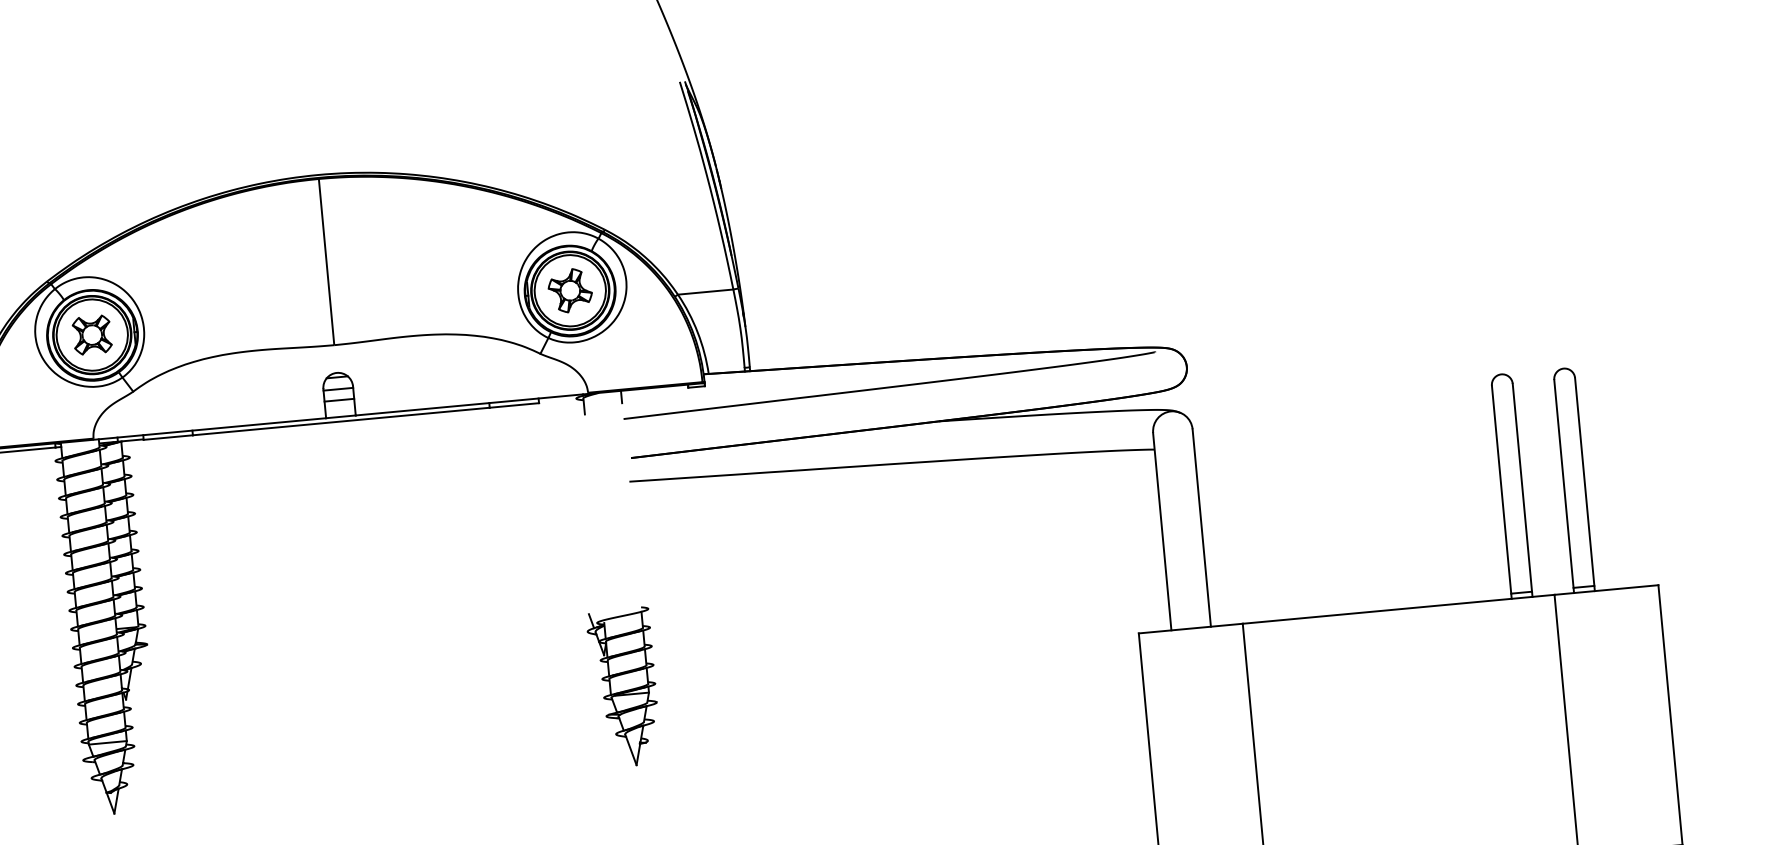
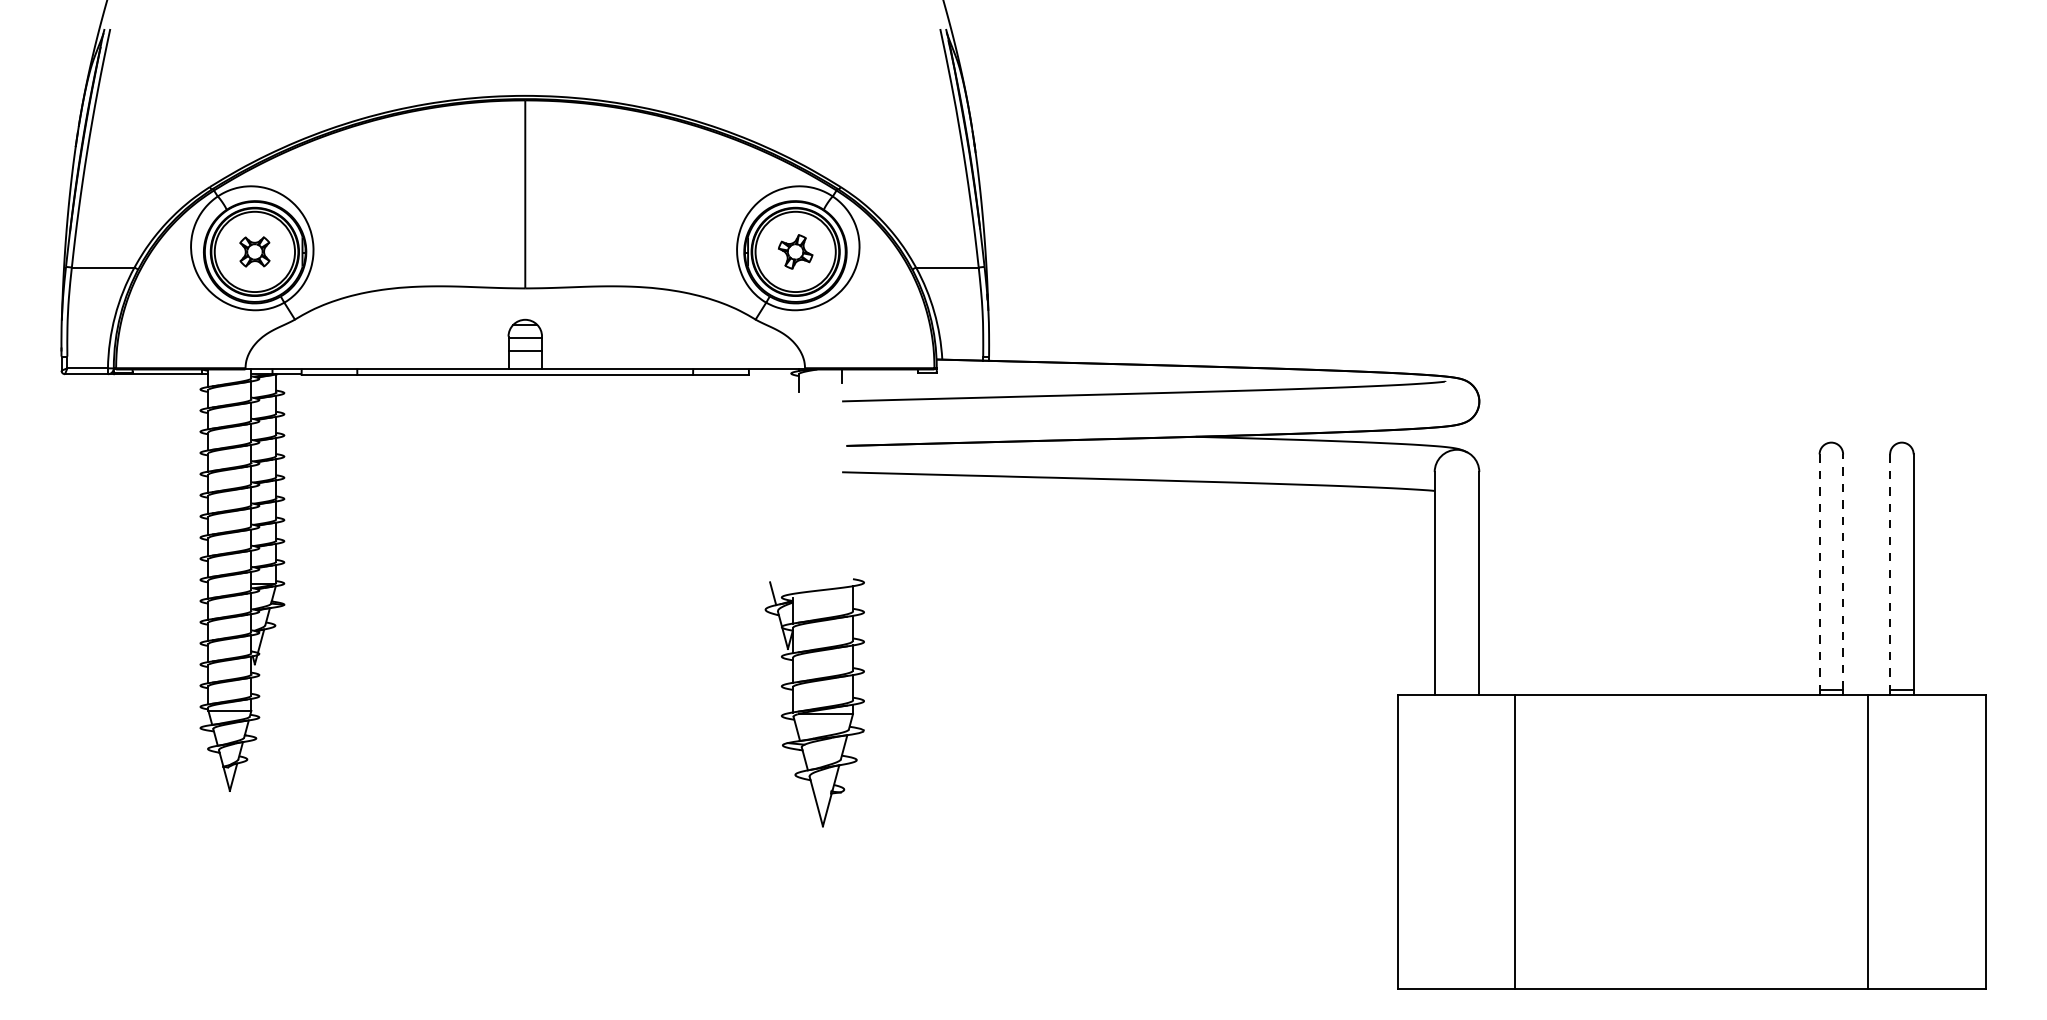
part: (570, 290) -> (795, 251), size x0.7
part: (91, 334) -> (254, 251), size x0.7
line: (1564, 484) -> (1890, 572), solid -> dashed
line: (1522, 488) -> (1843, 572), solid -> dashed
line: (1501, 490) -> (1819, 572), solid -> dashed
part: (623, 687) -> (814, 702), size x1.4

